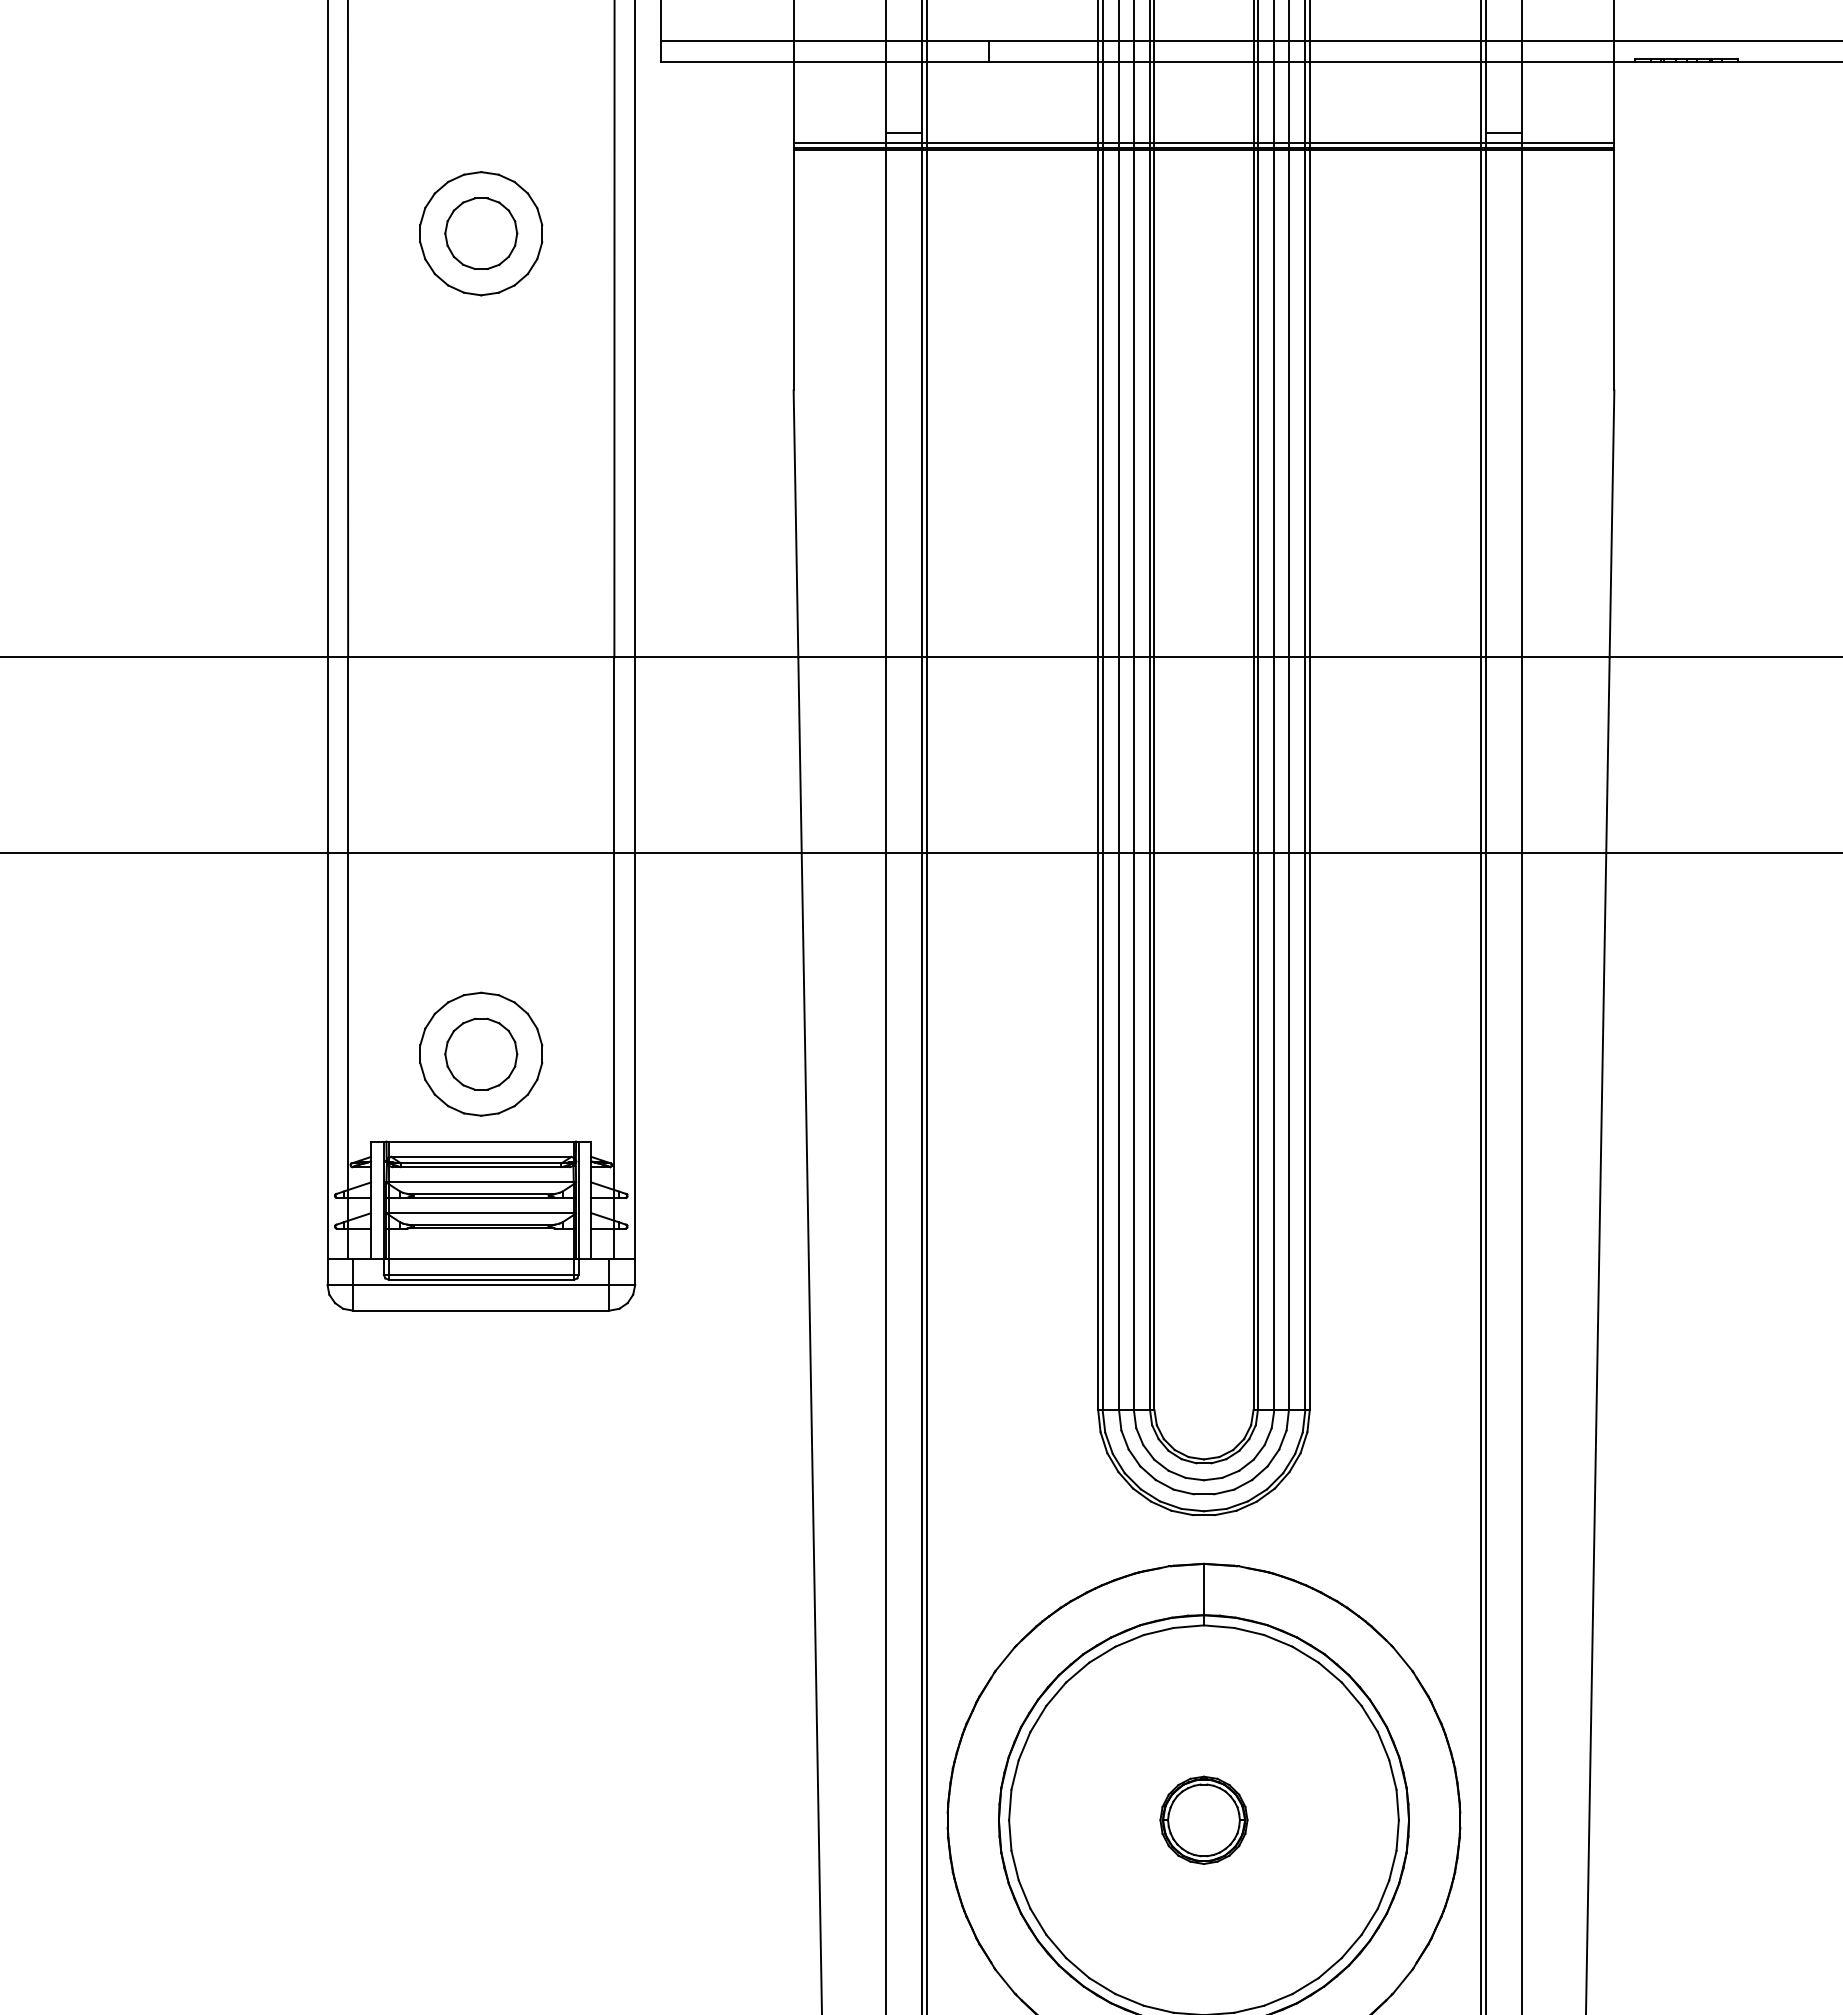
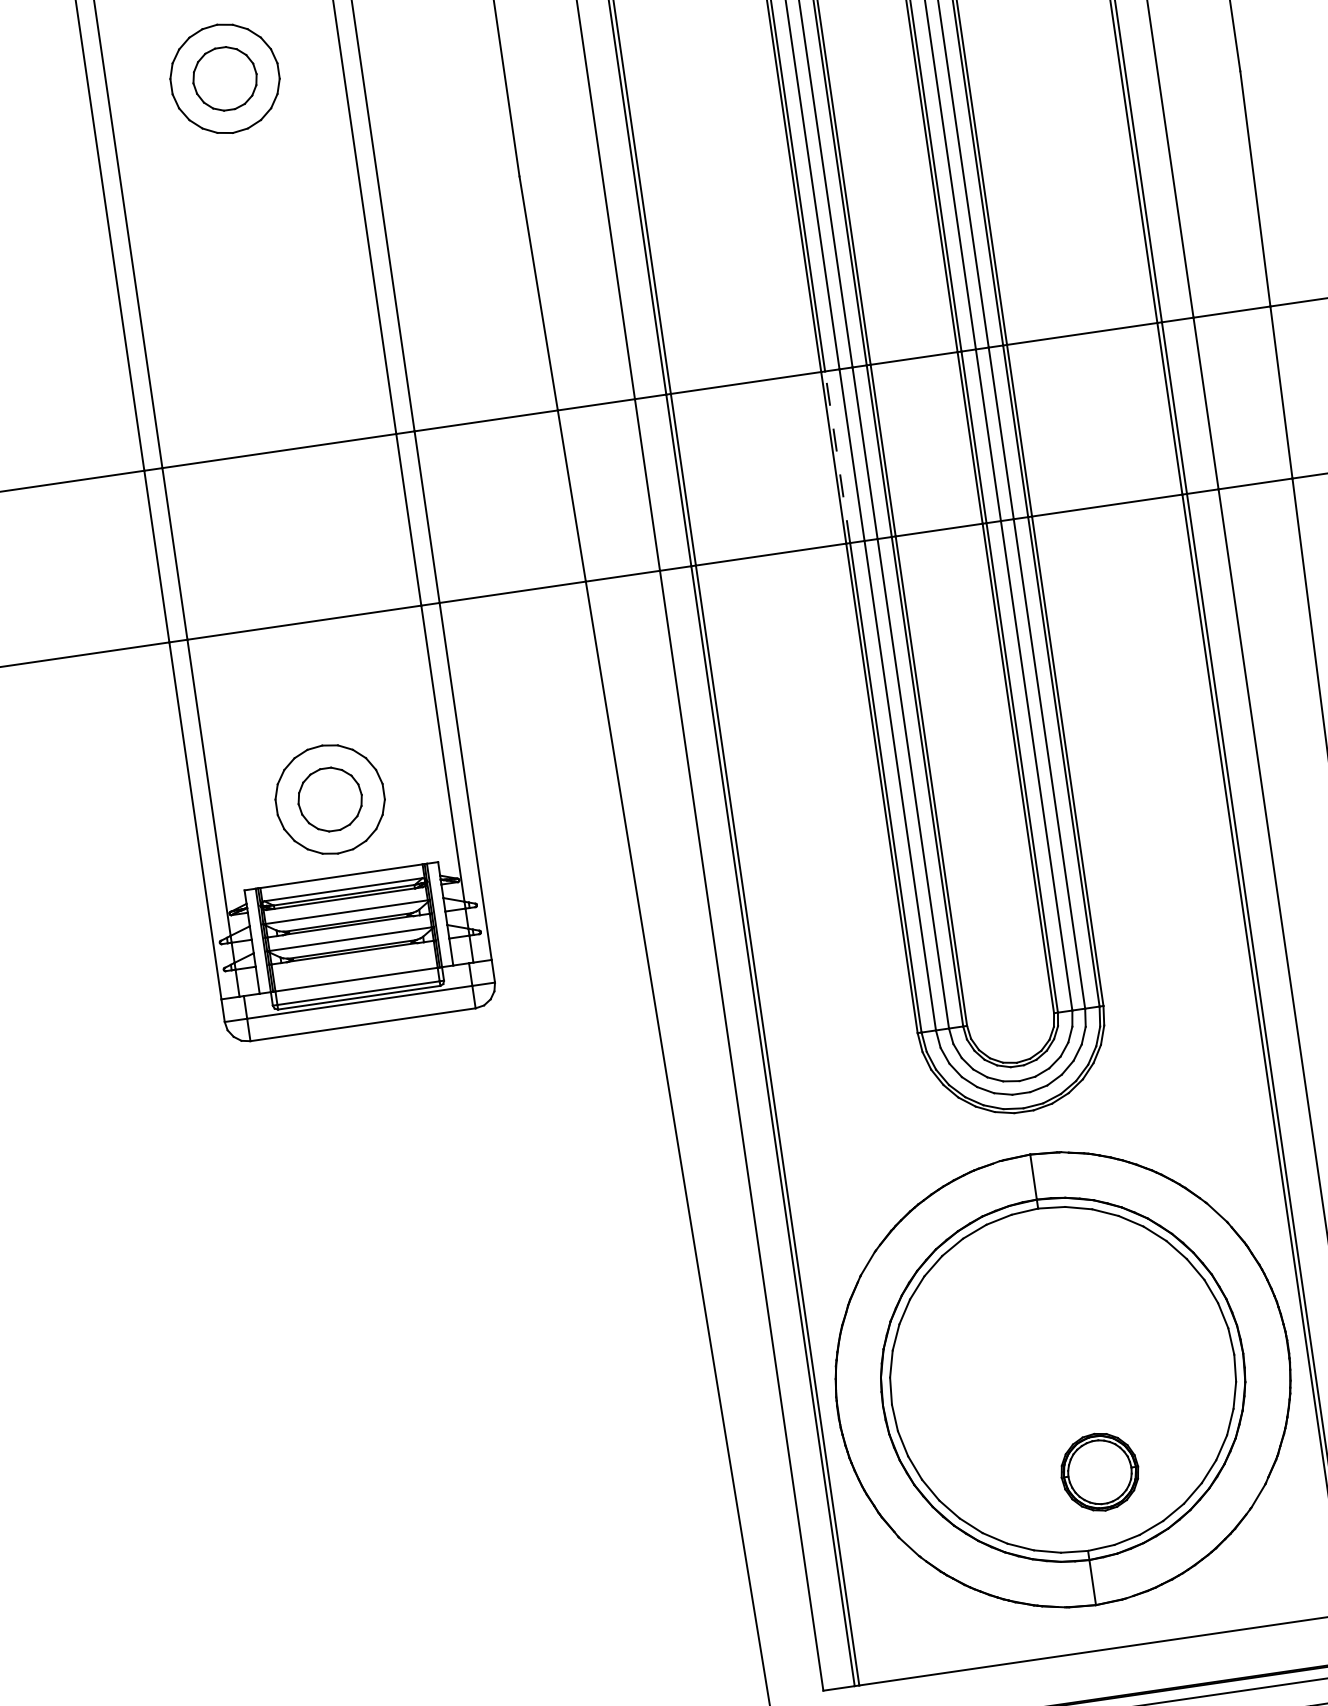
line: (1102, 755) -> (837, 457), solid -> dashed
part: (1203, 1819) -> (1099, 1471), moved

